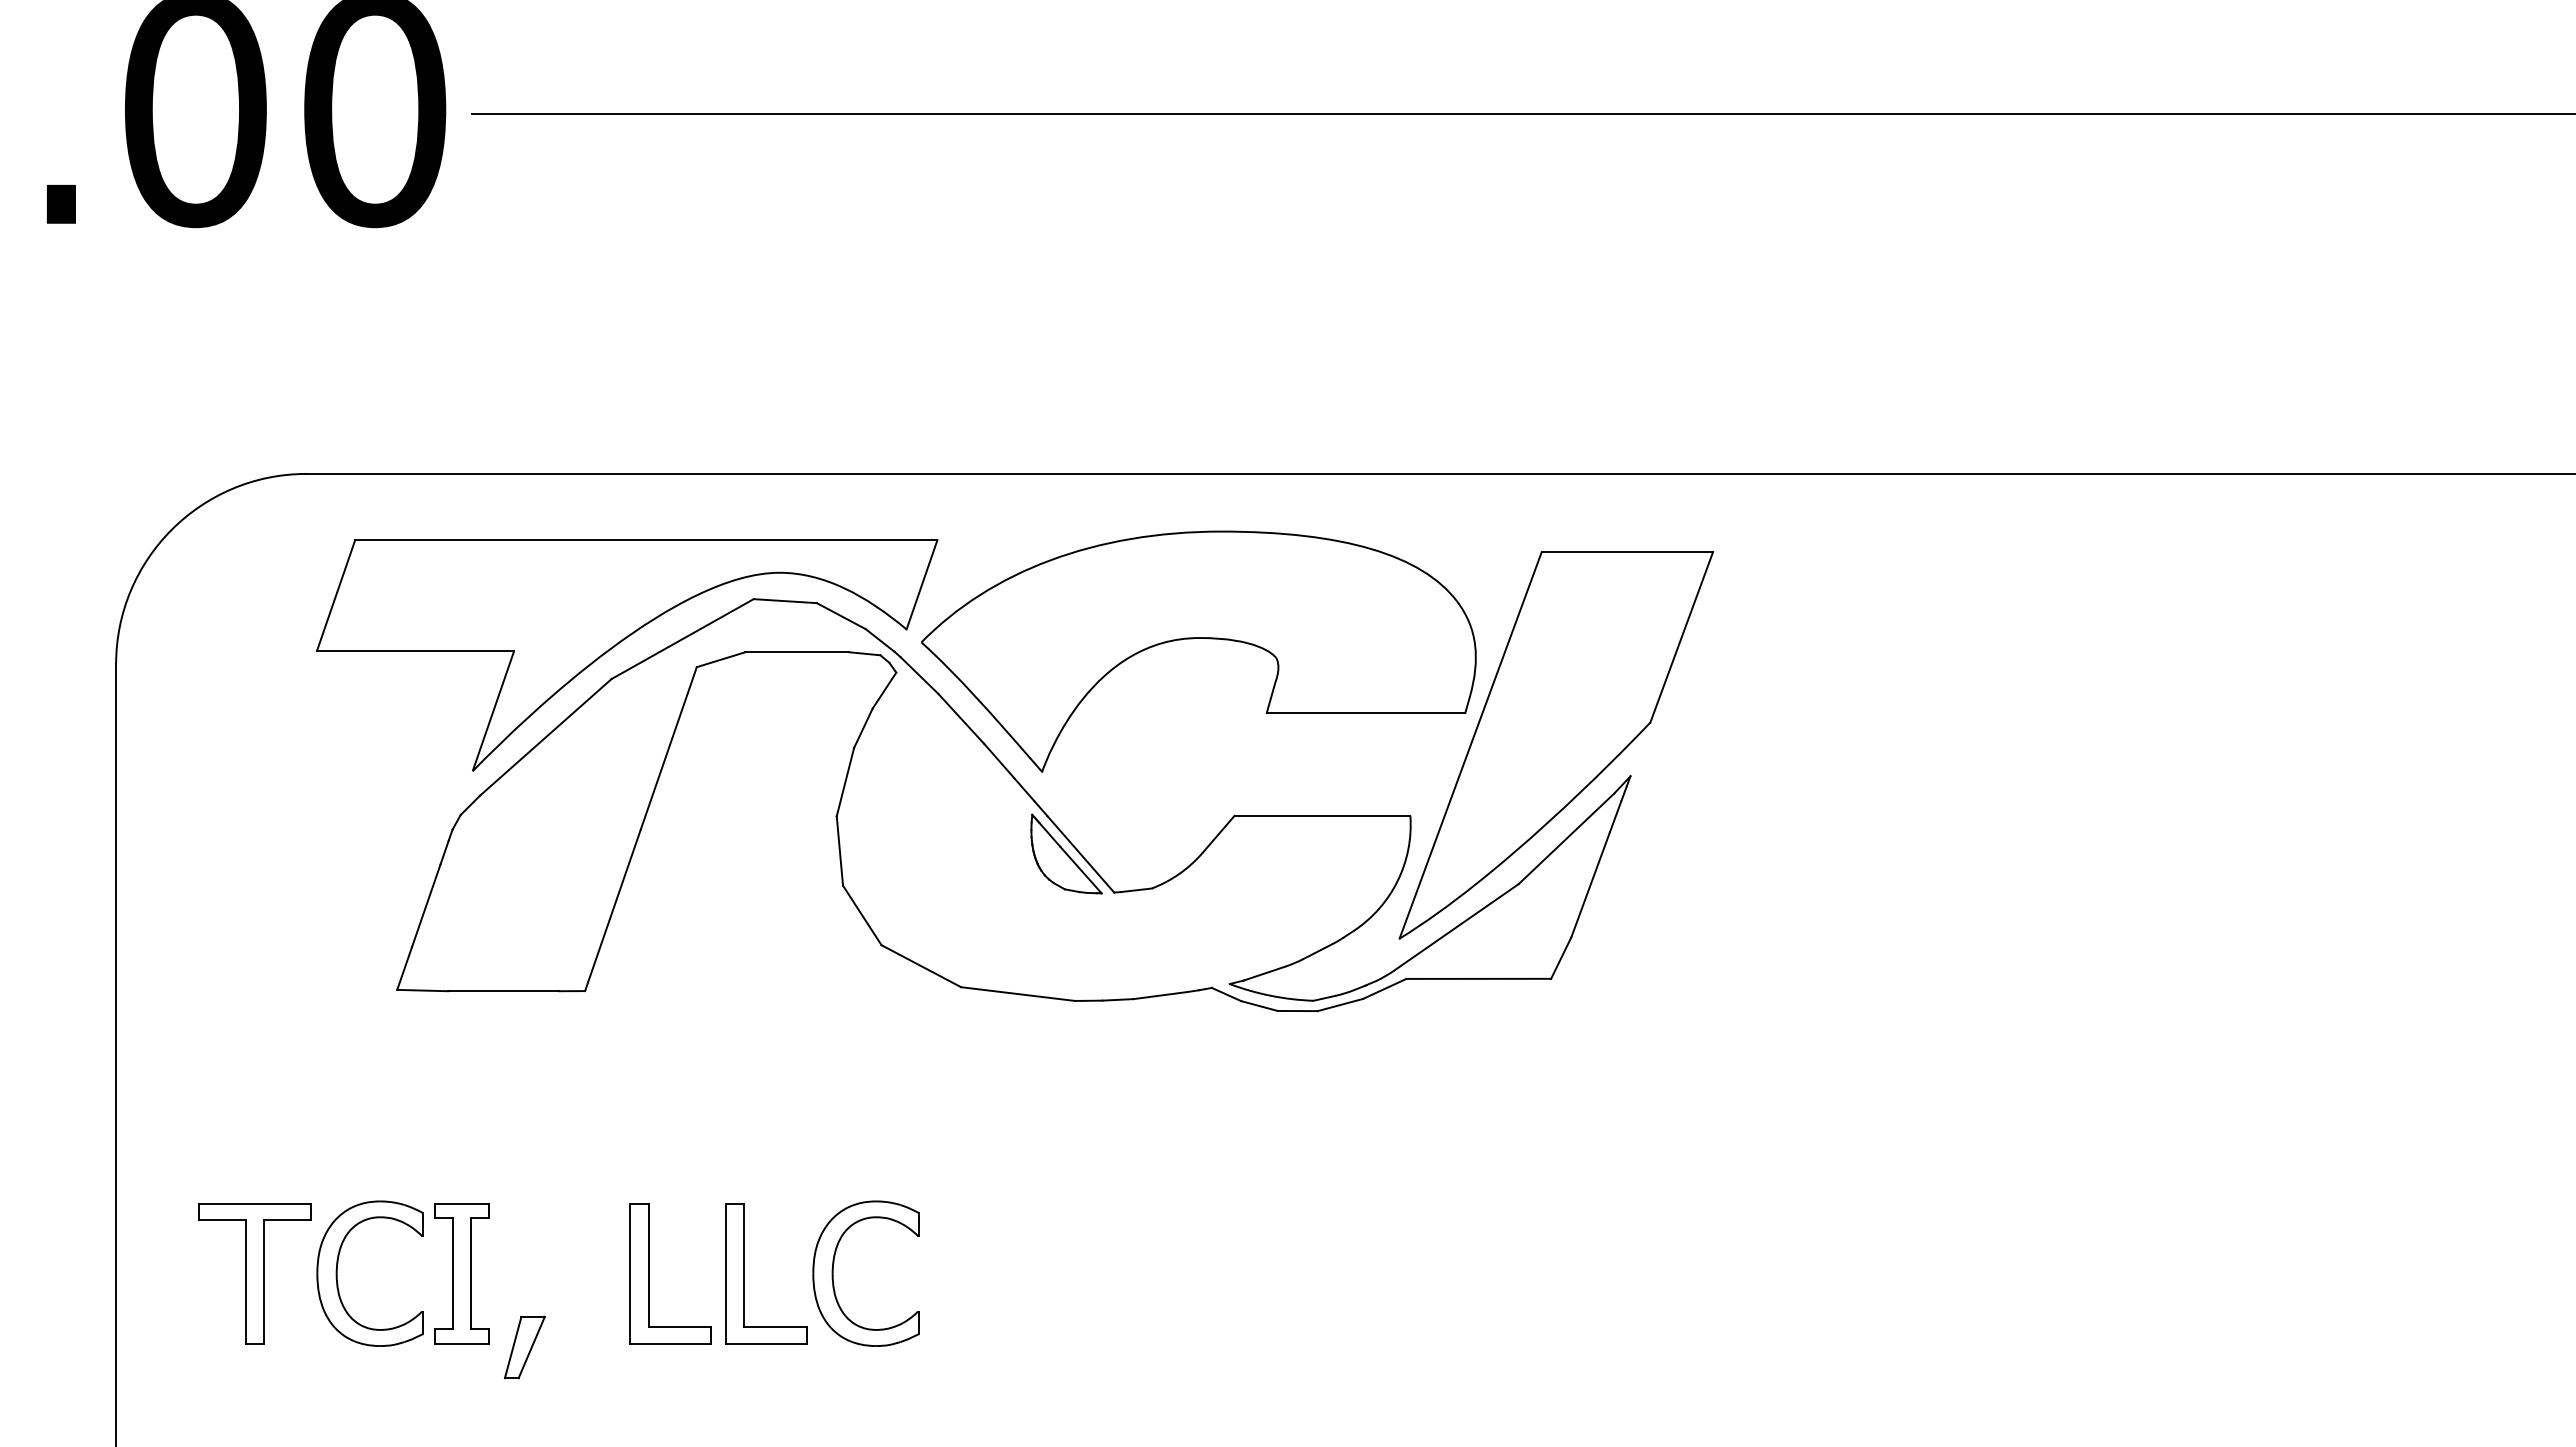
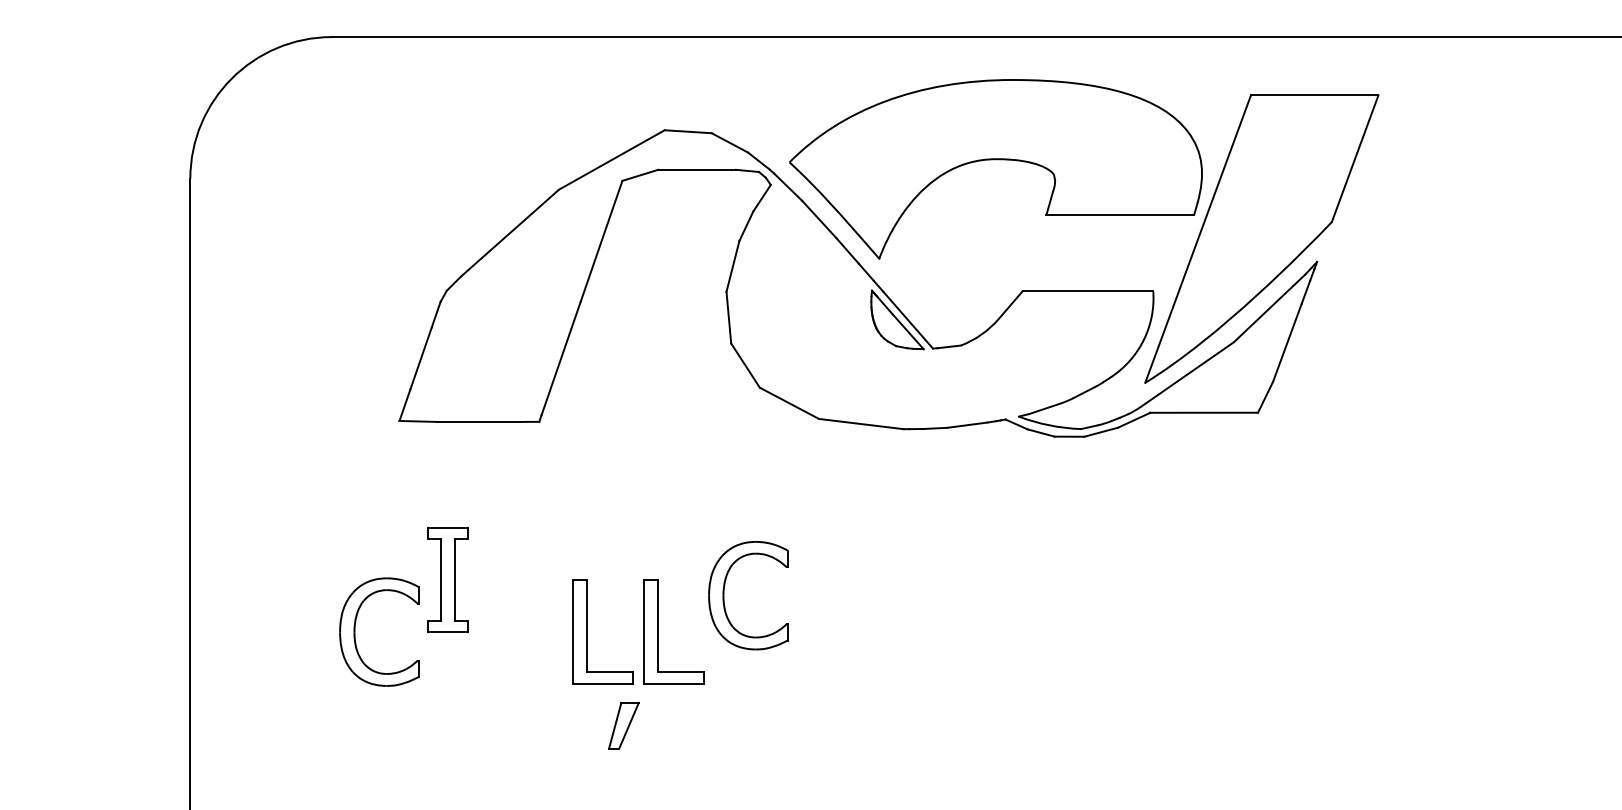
part: (617, 645) -> (563, 164), removed
part: (254, 1273) -> (293, 631), removed
part: (461, 1273) -> (447, 579), moved
part: (833, 1273) -> (724, 595), moved
part: (524, 1347) -> (623, 725), moved

